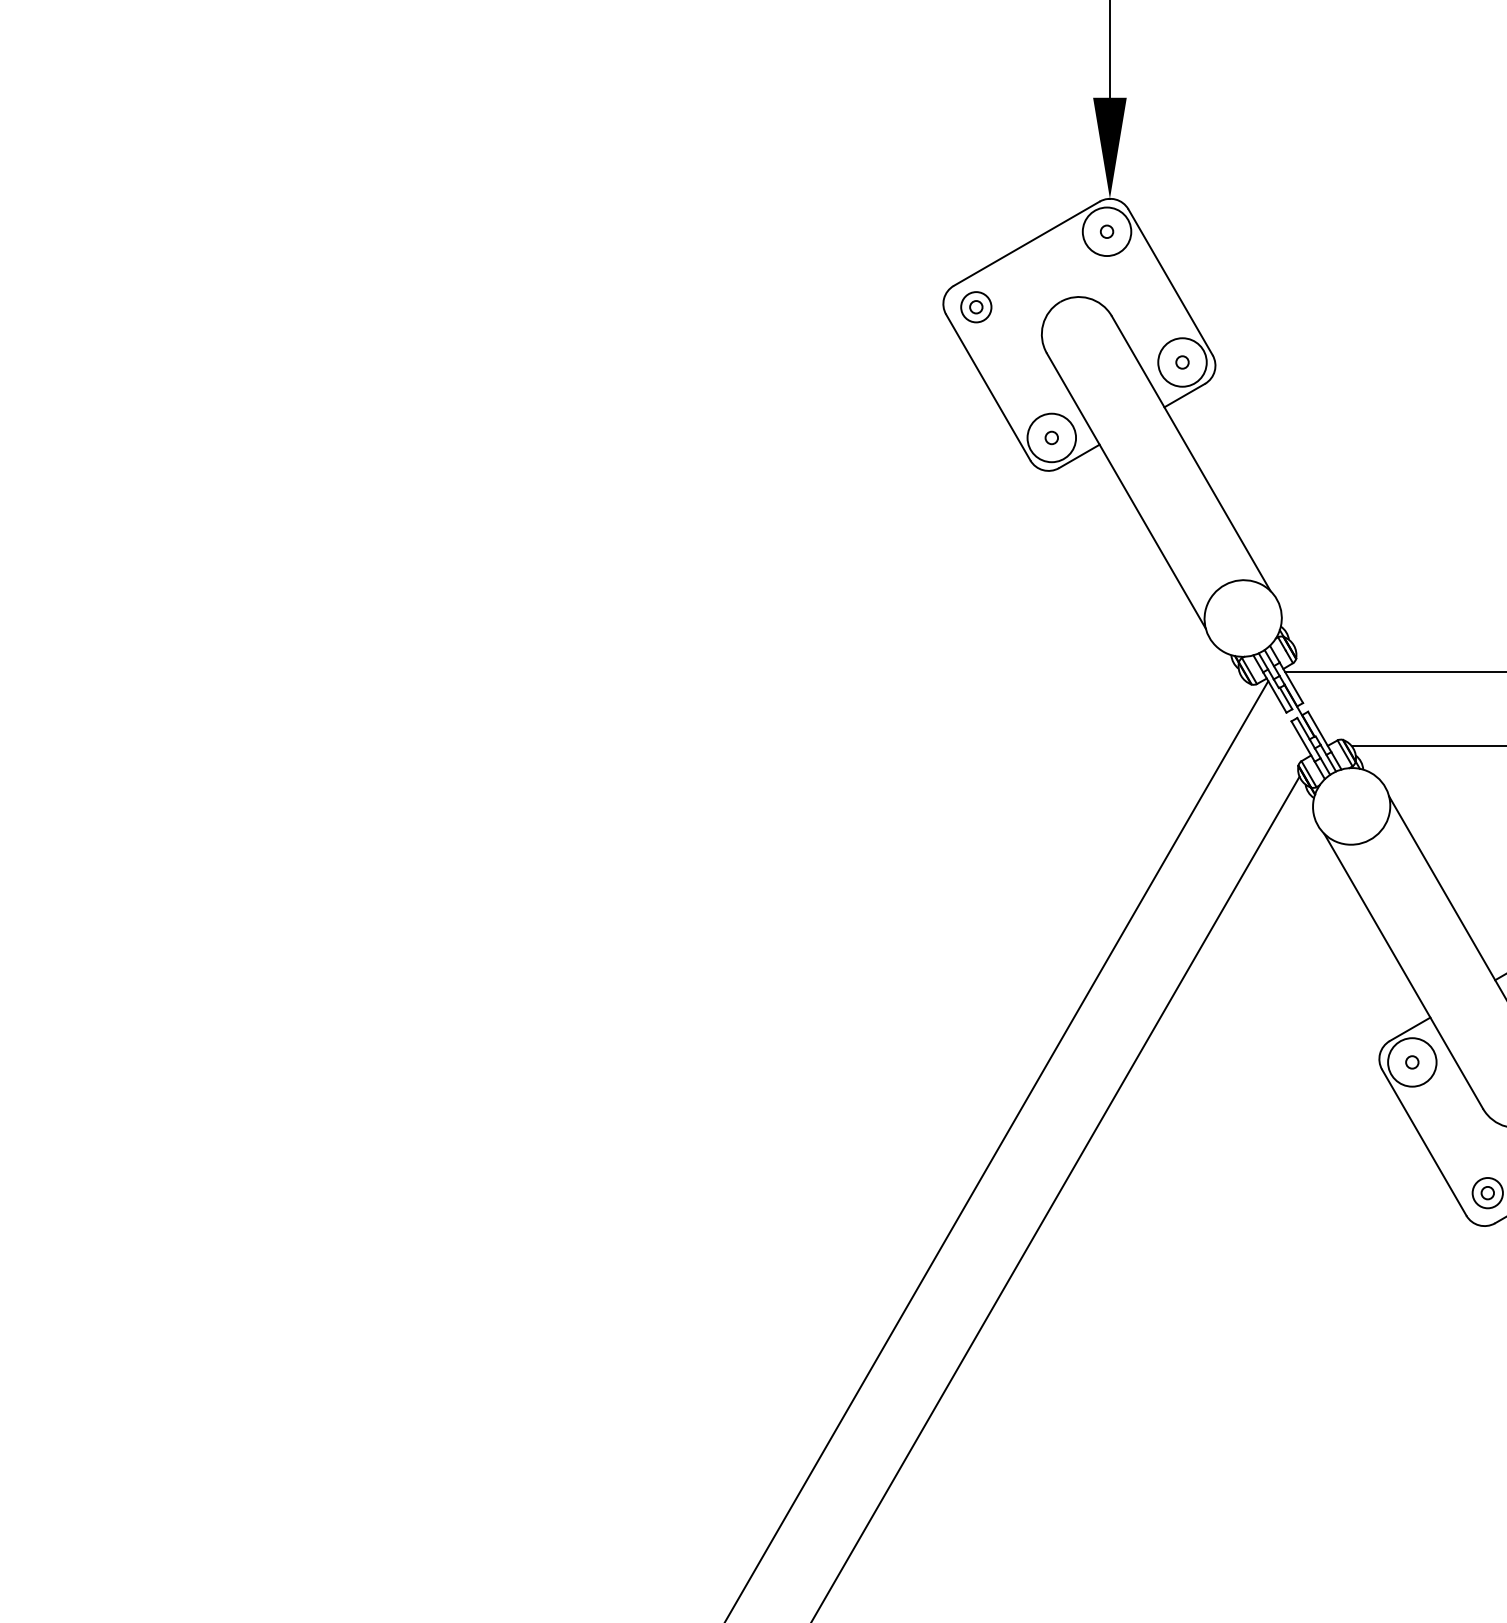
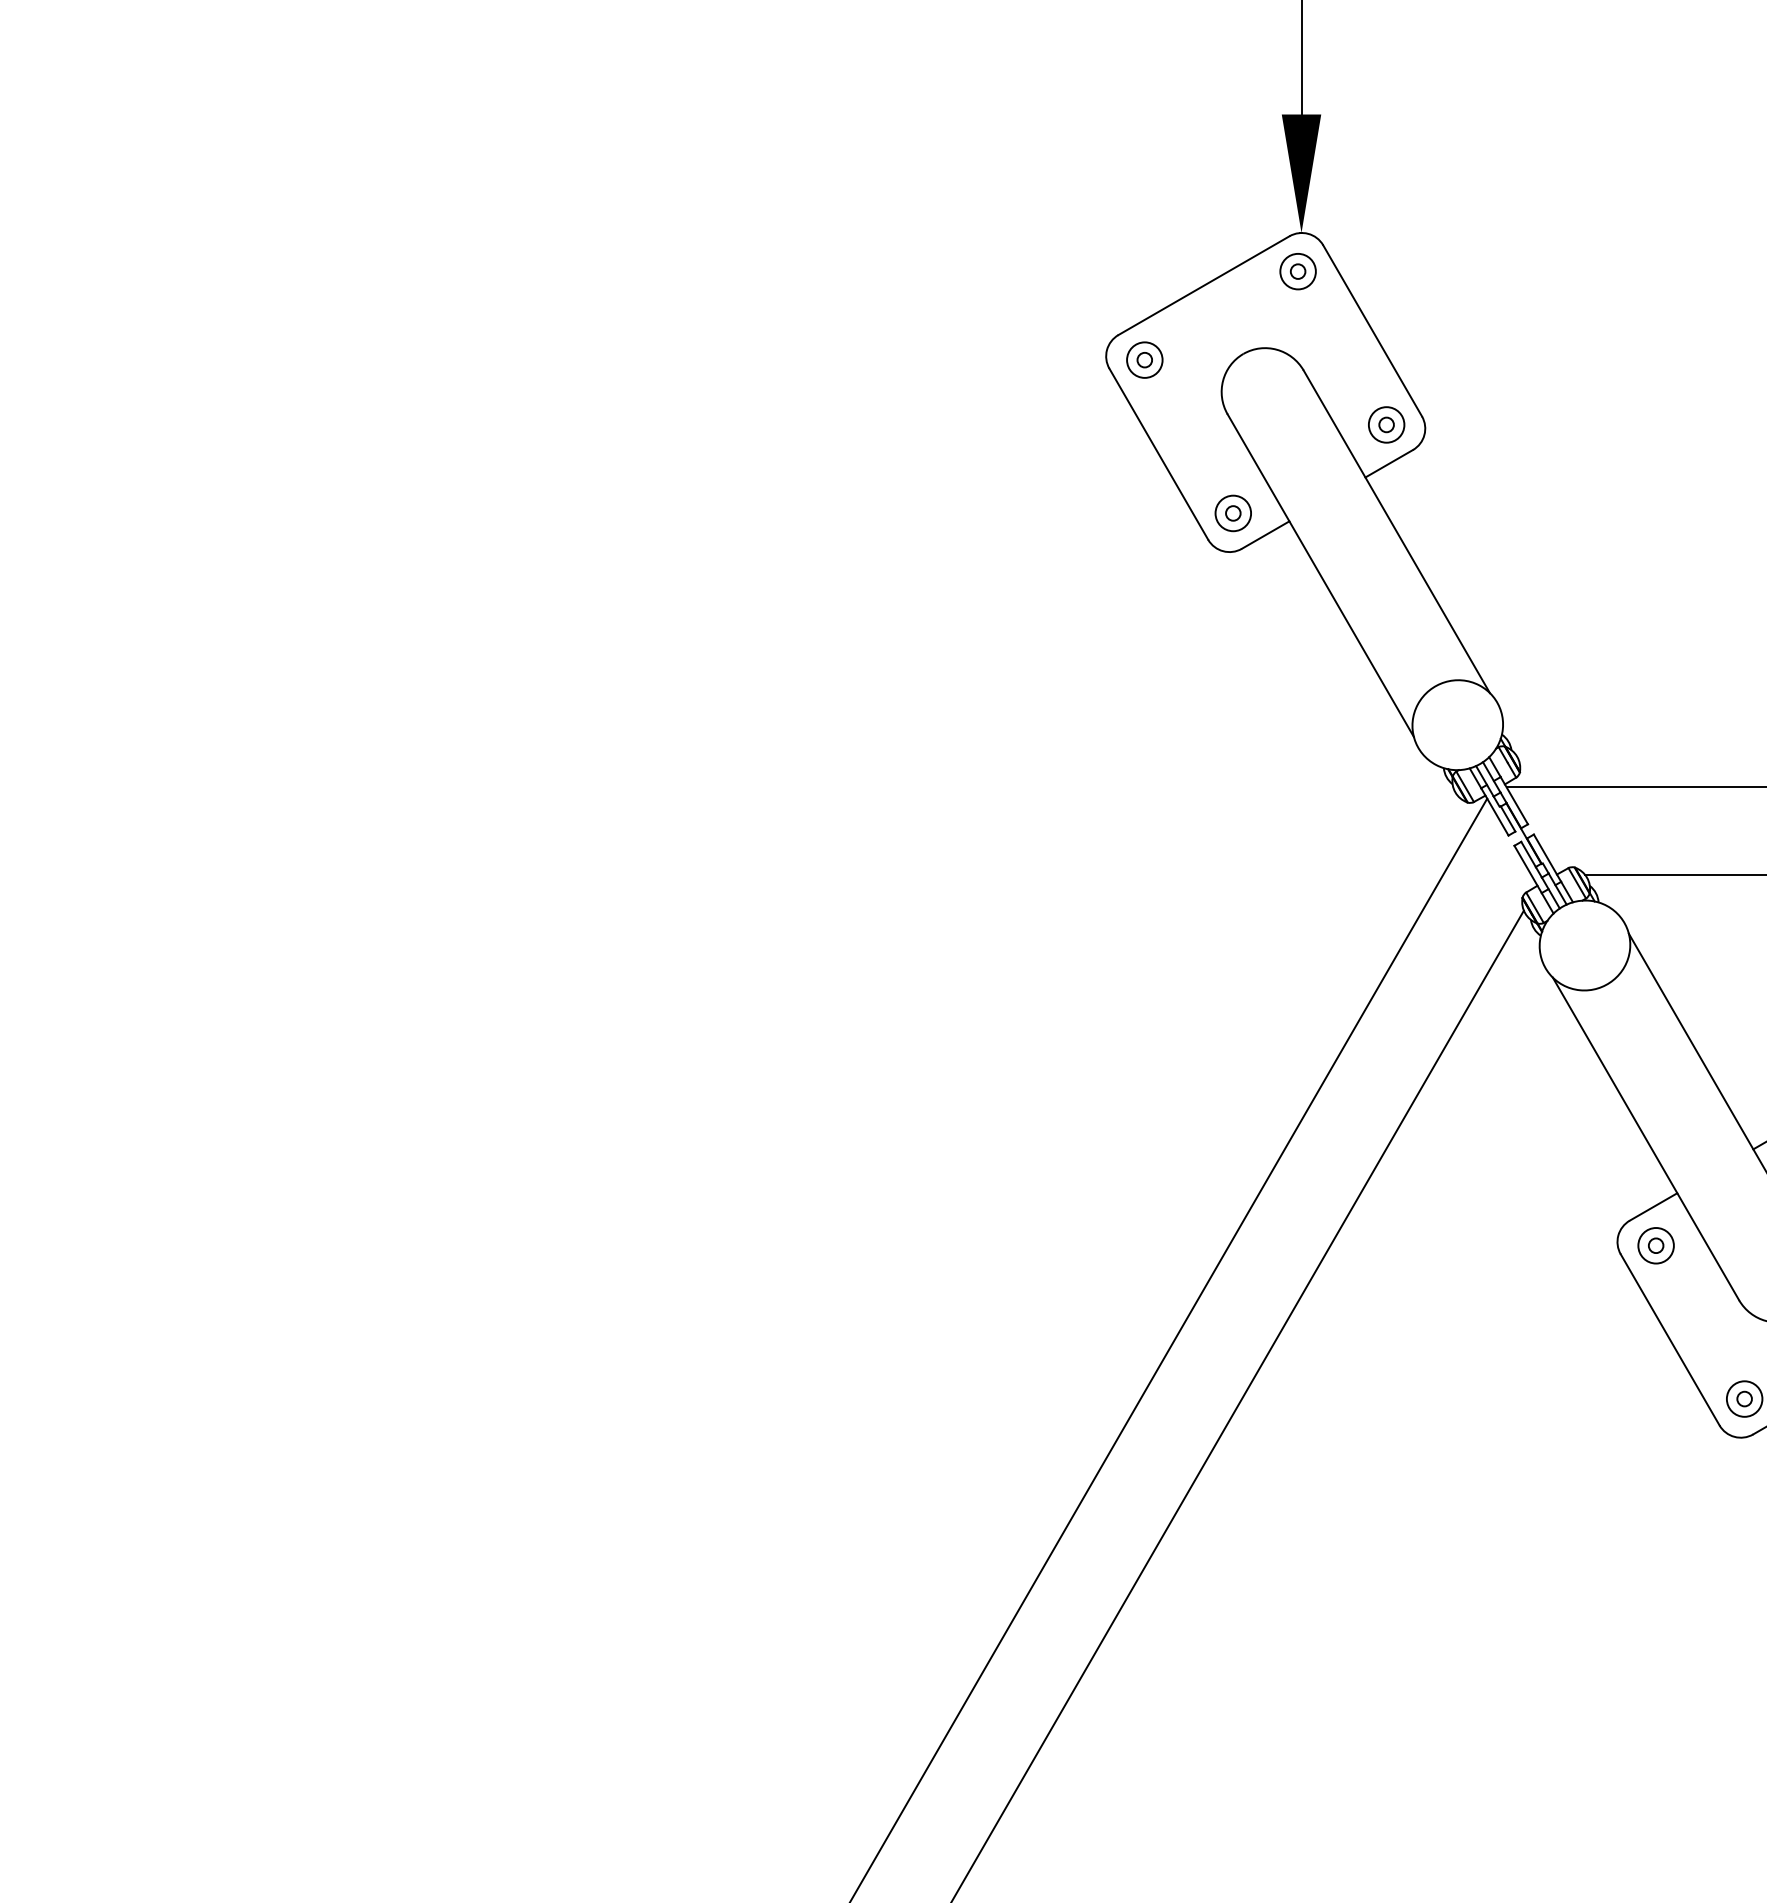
circle: (1106, 231) -> (1297, 271), size x0.62
circle: (1182, 362) -> (1386, 424), size x0.62
circle: (1051, 438) -> (1233, 513), size x0.62
circle: (1411, 1062) -> (1655, 1245), size x0.62

